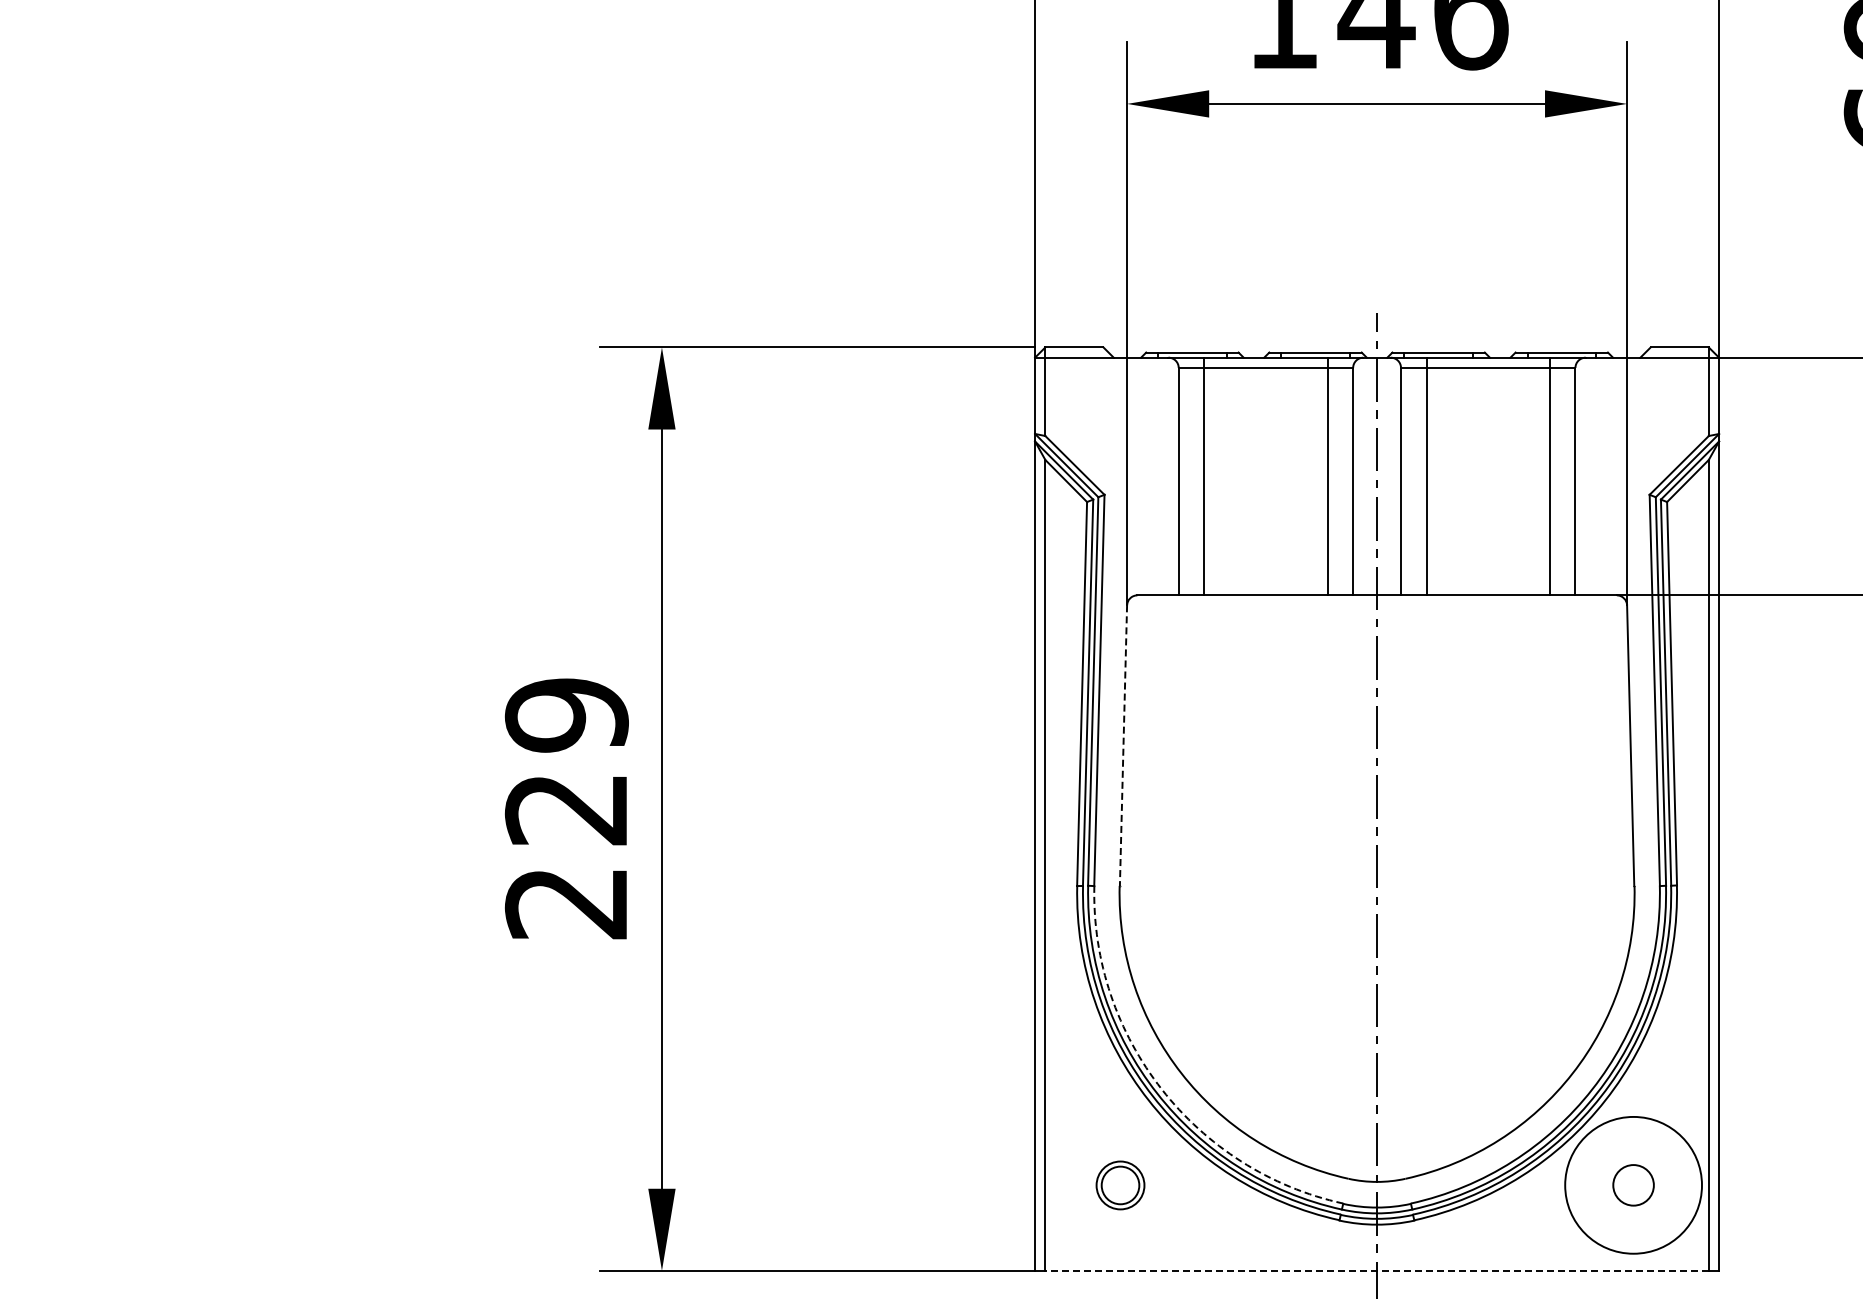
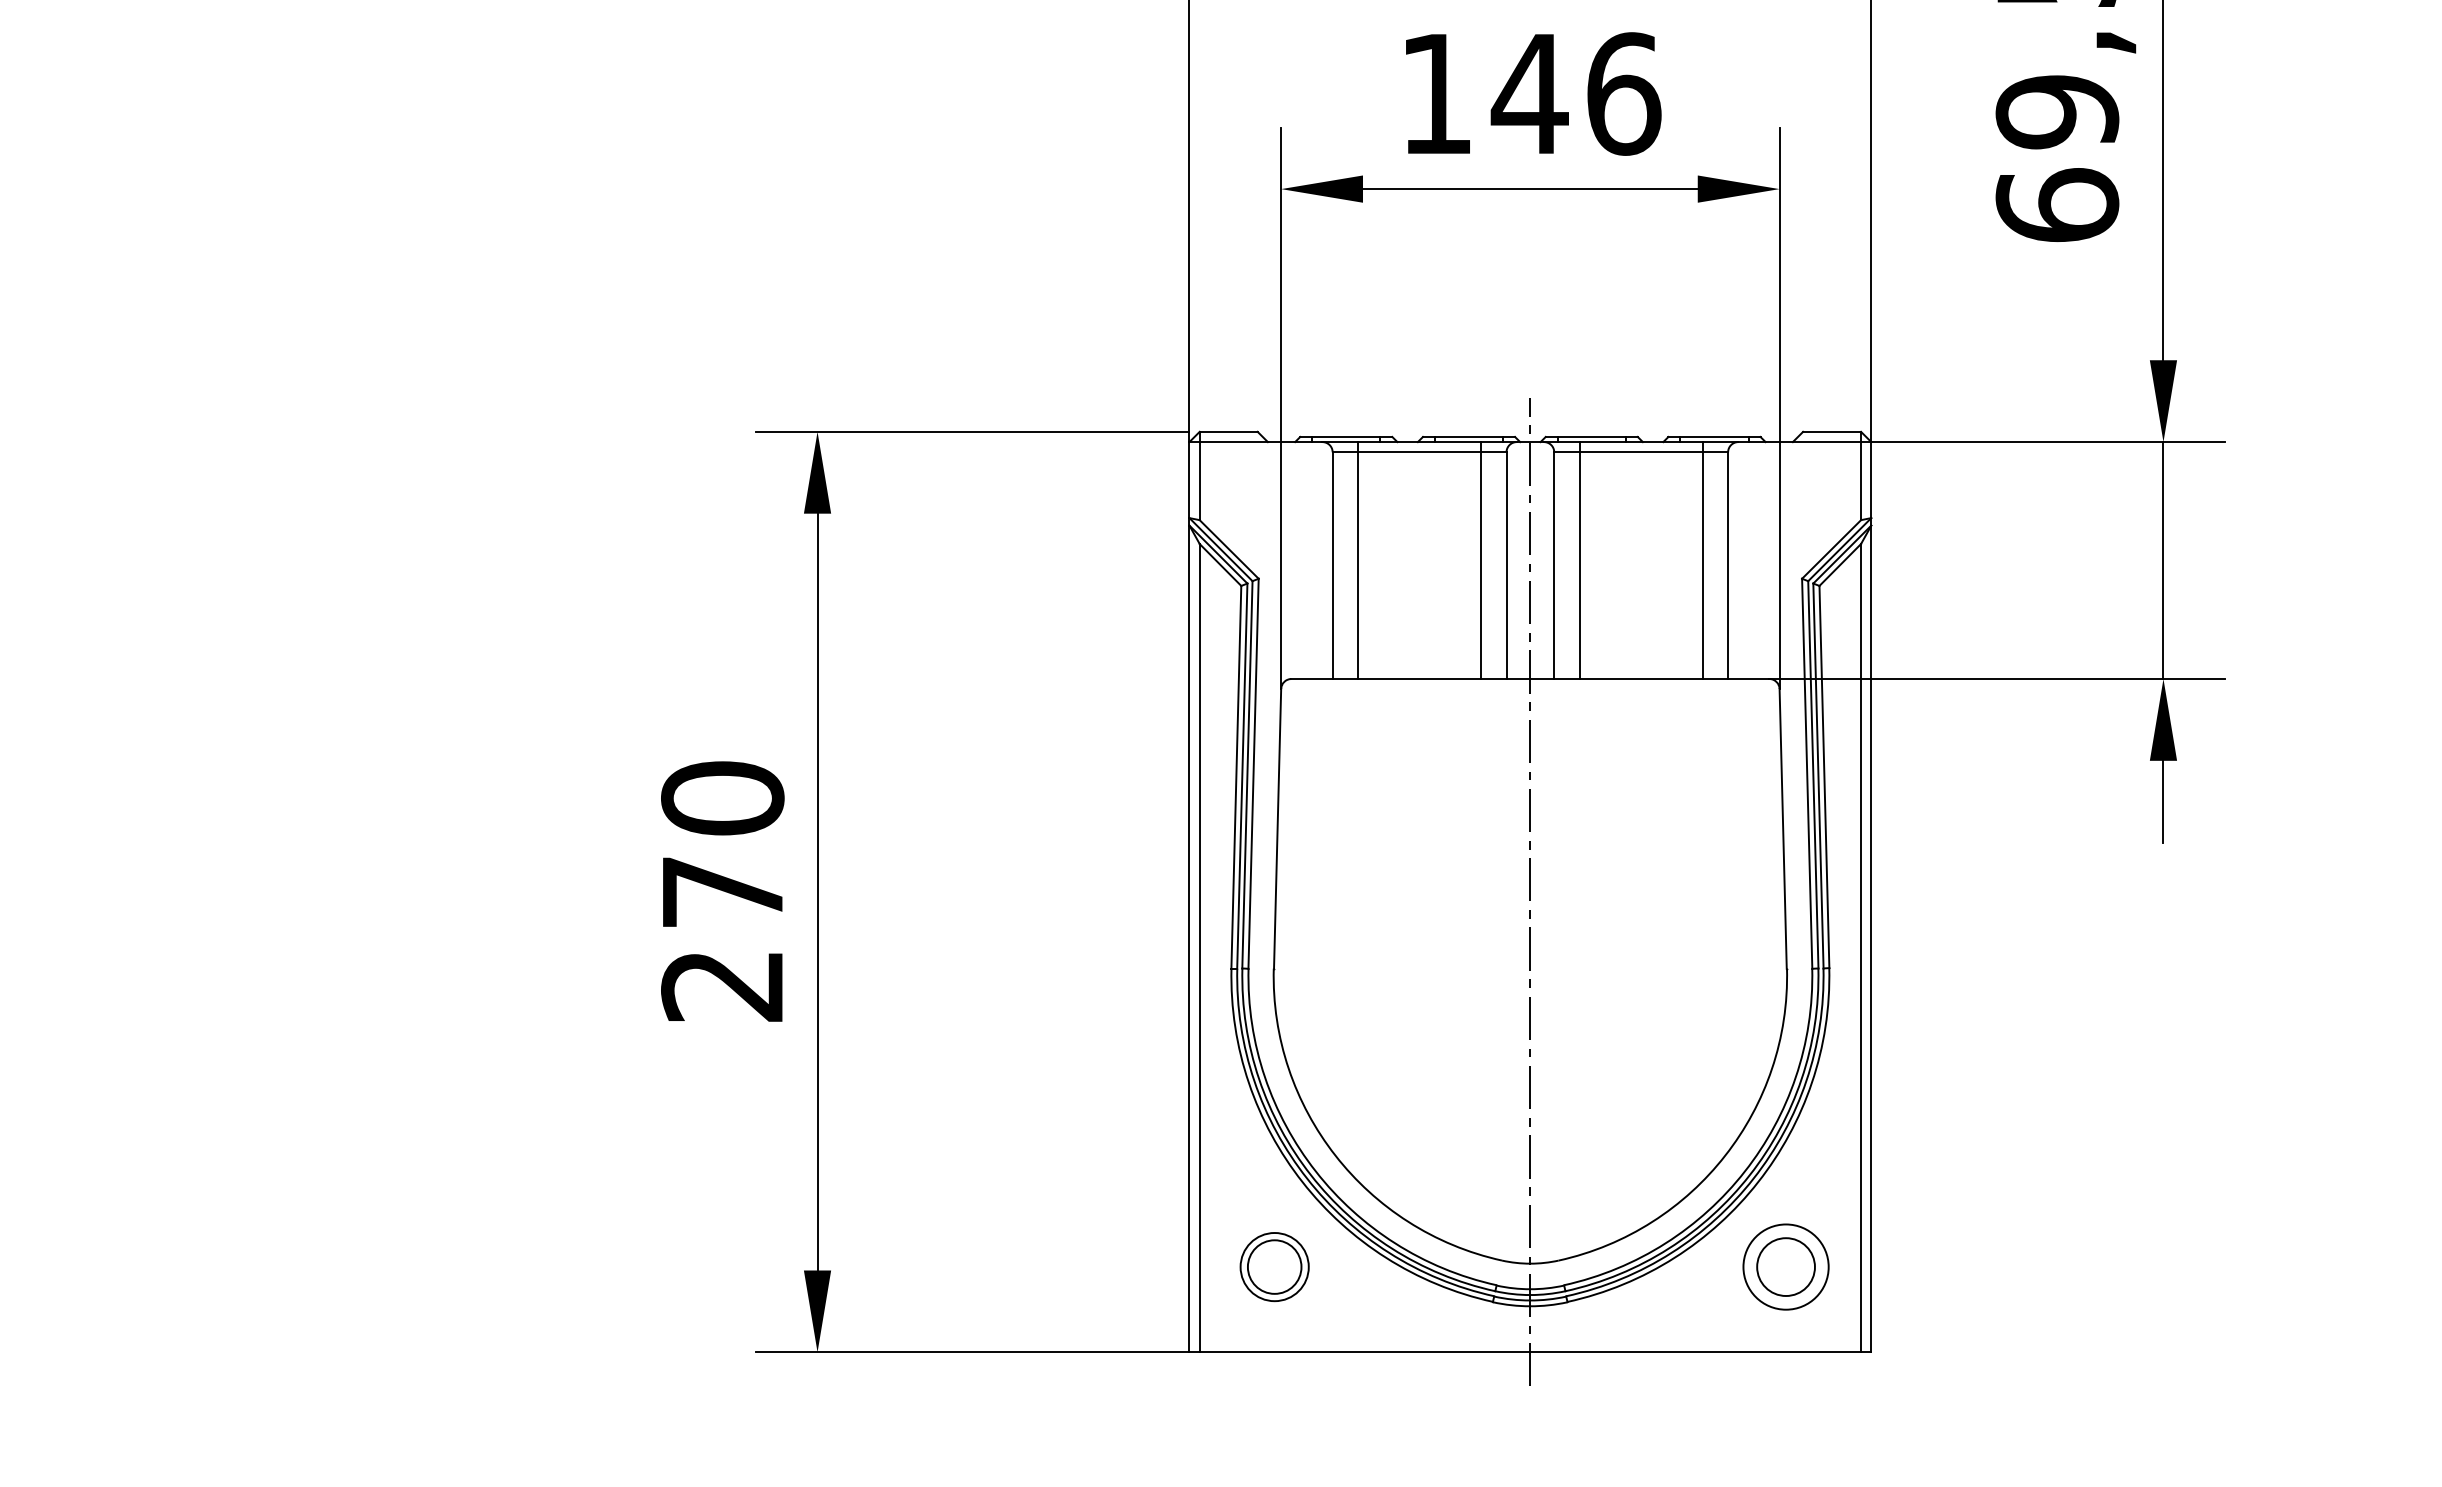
line: (1123, 745) -> (1277, 828), dashed -> solid
text: (566, 761) -> (722, 844), 229 -> 270
arc: (1161, 1089) -> (1315, 1171), dashed -> solid
circle: (1633, 1184) -> (1785, 1266), size x0.62
circle: (1633, 1184) -> (1785, 1266), size x1.43
part: (1120, 1185) -> (1274, 1267), size x1.43
line: (1377, 1271) -> (1530, 1352), dashed -> solid

